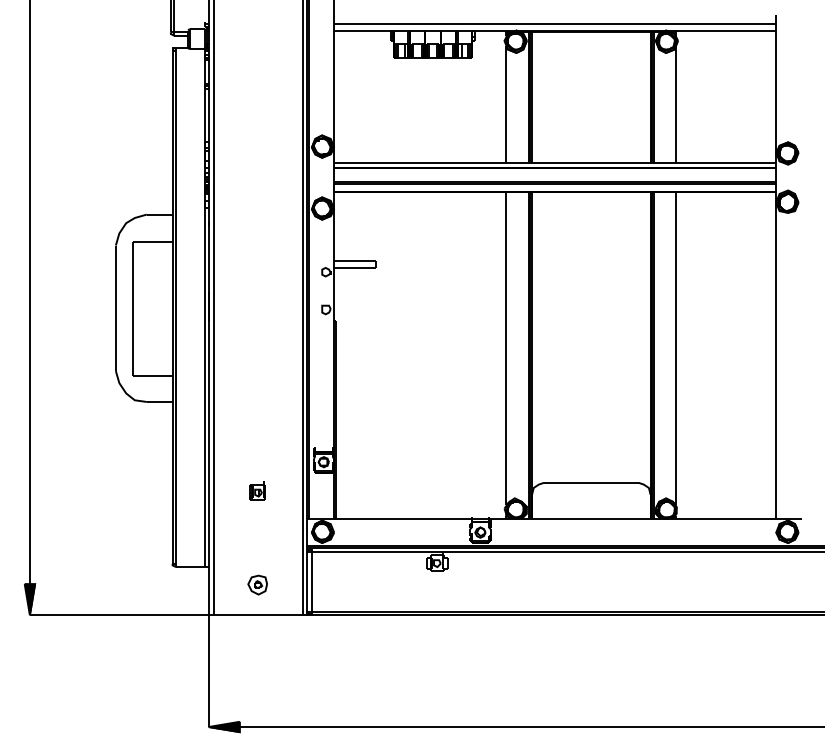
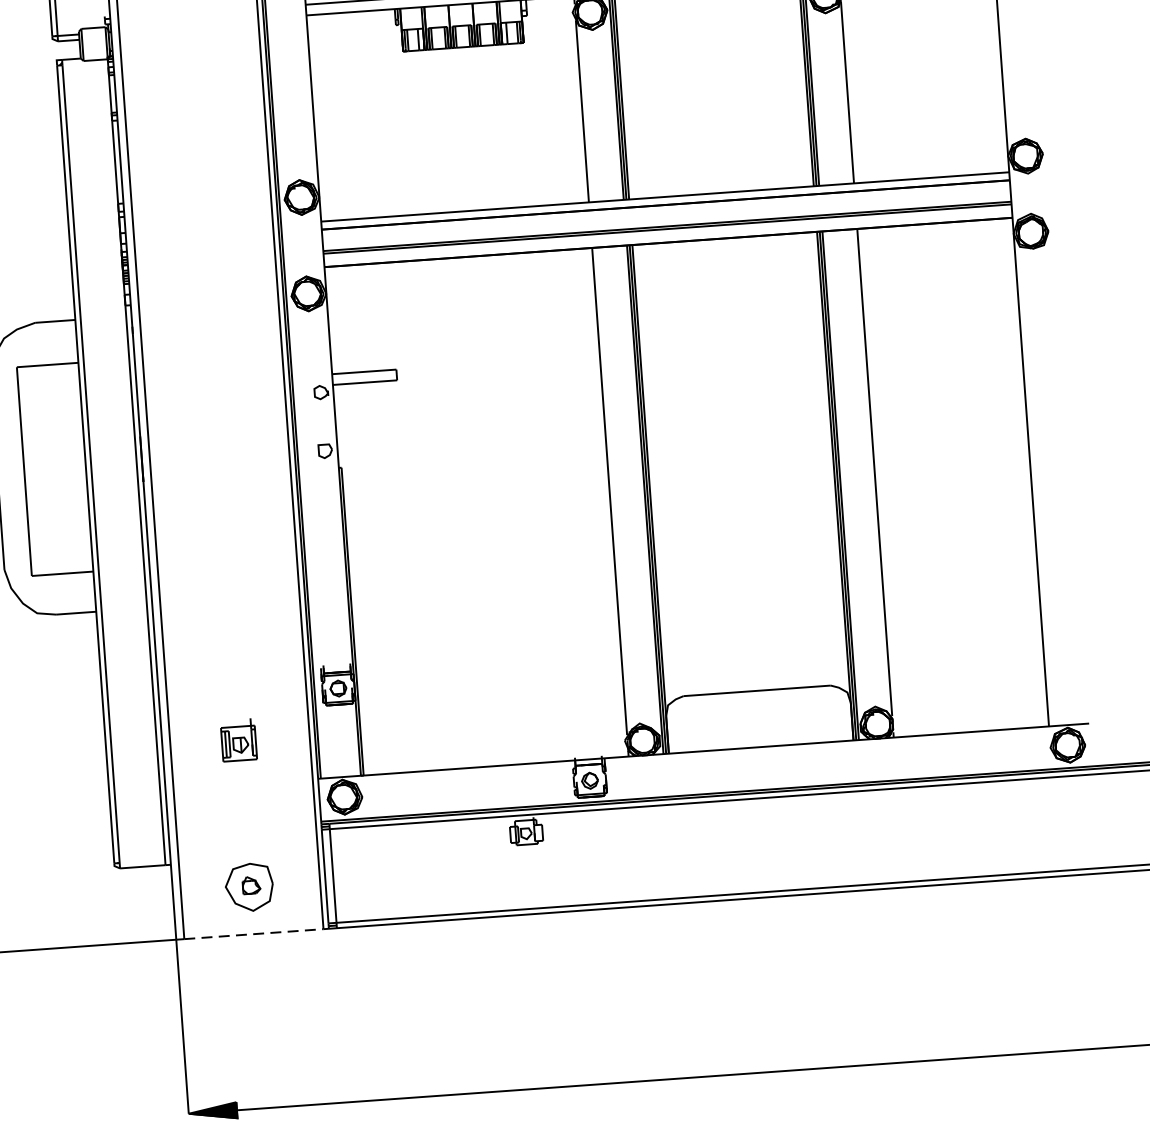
part: (257, 490) -> (238, 740), size x1.4
part: (257, 584) -> (248, 886), size x1.6
line: (258, 615) -> (253, 934), solid -> dashed

